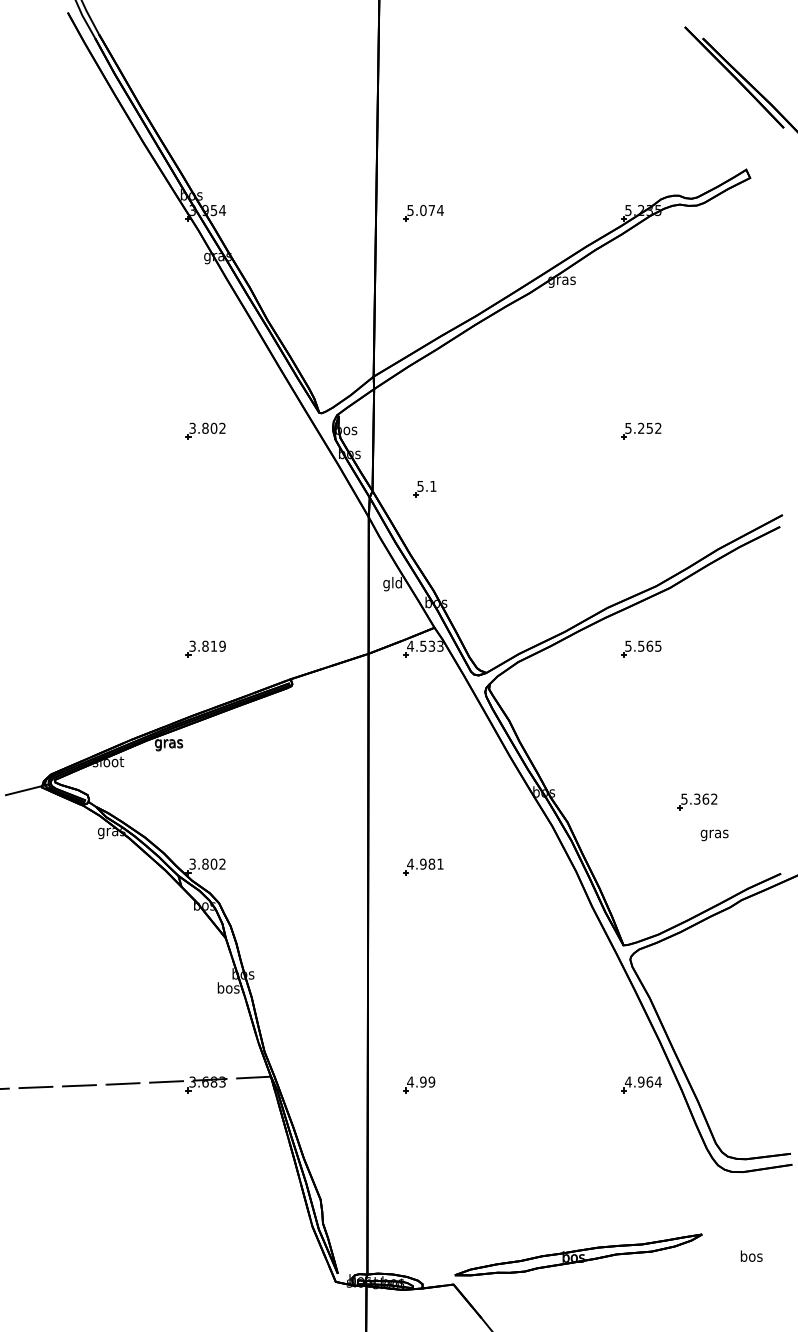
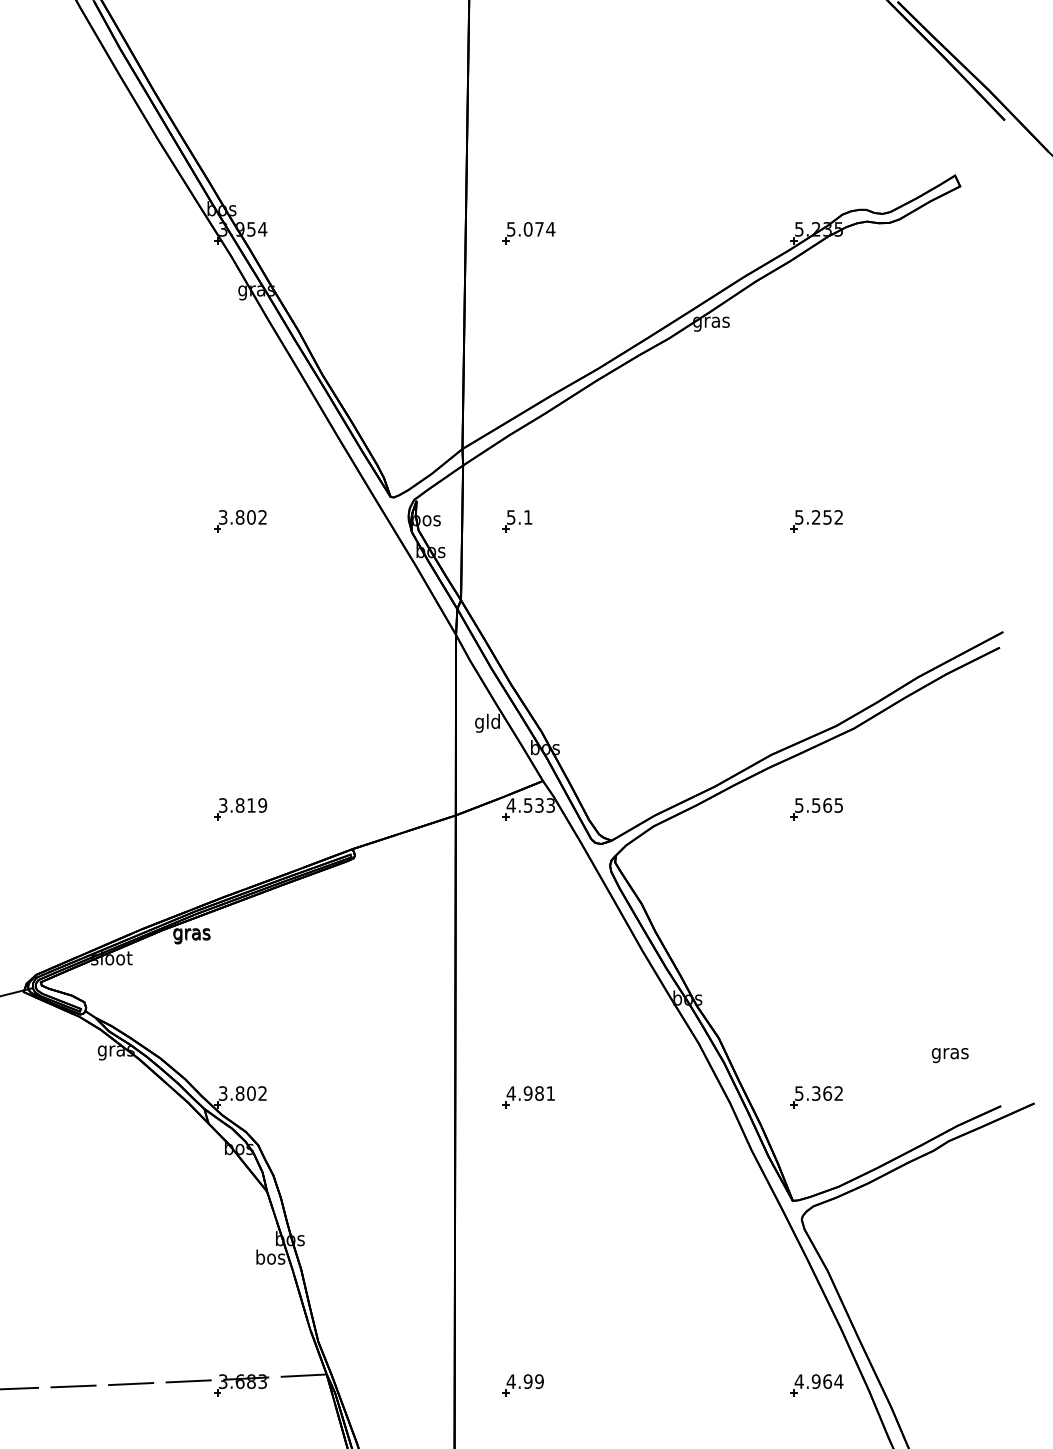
part: (424, 489) -> (516, 521), moved
part: (697, 801) -> (816, 1096), moved
text: (714, 835) -> (950, 1055), moved

